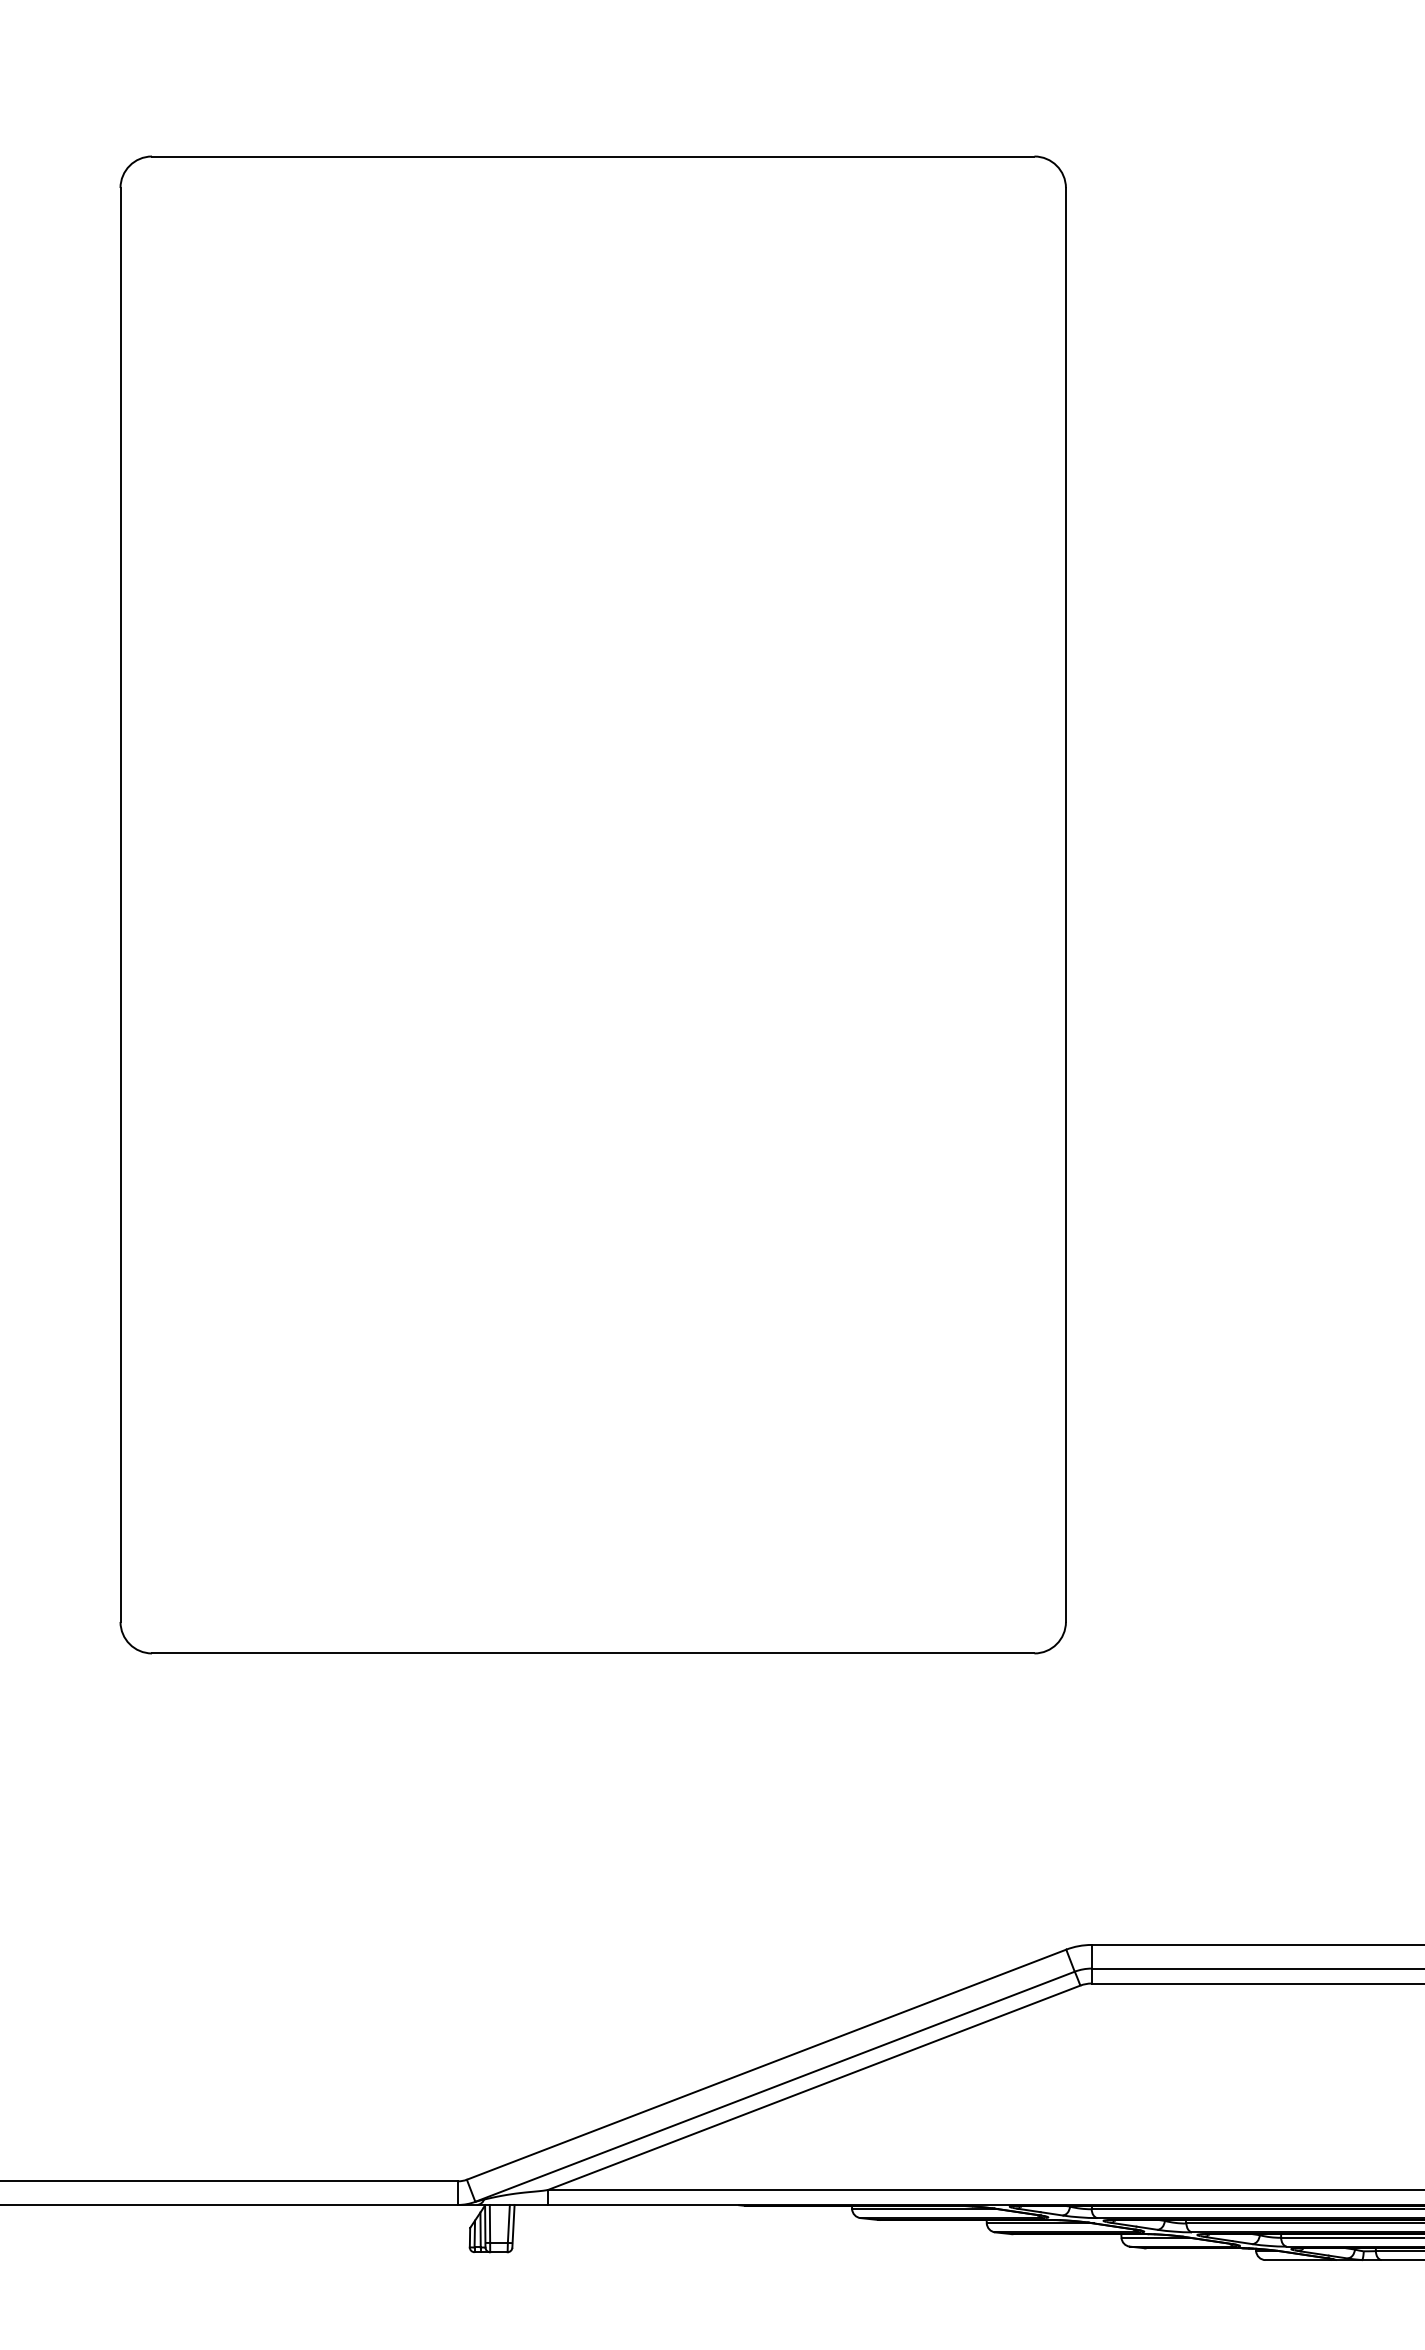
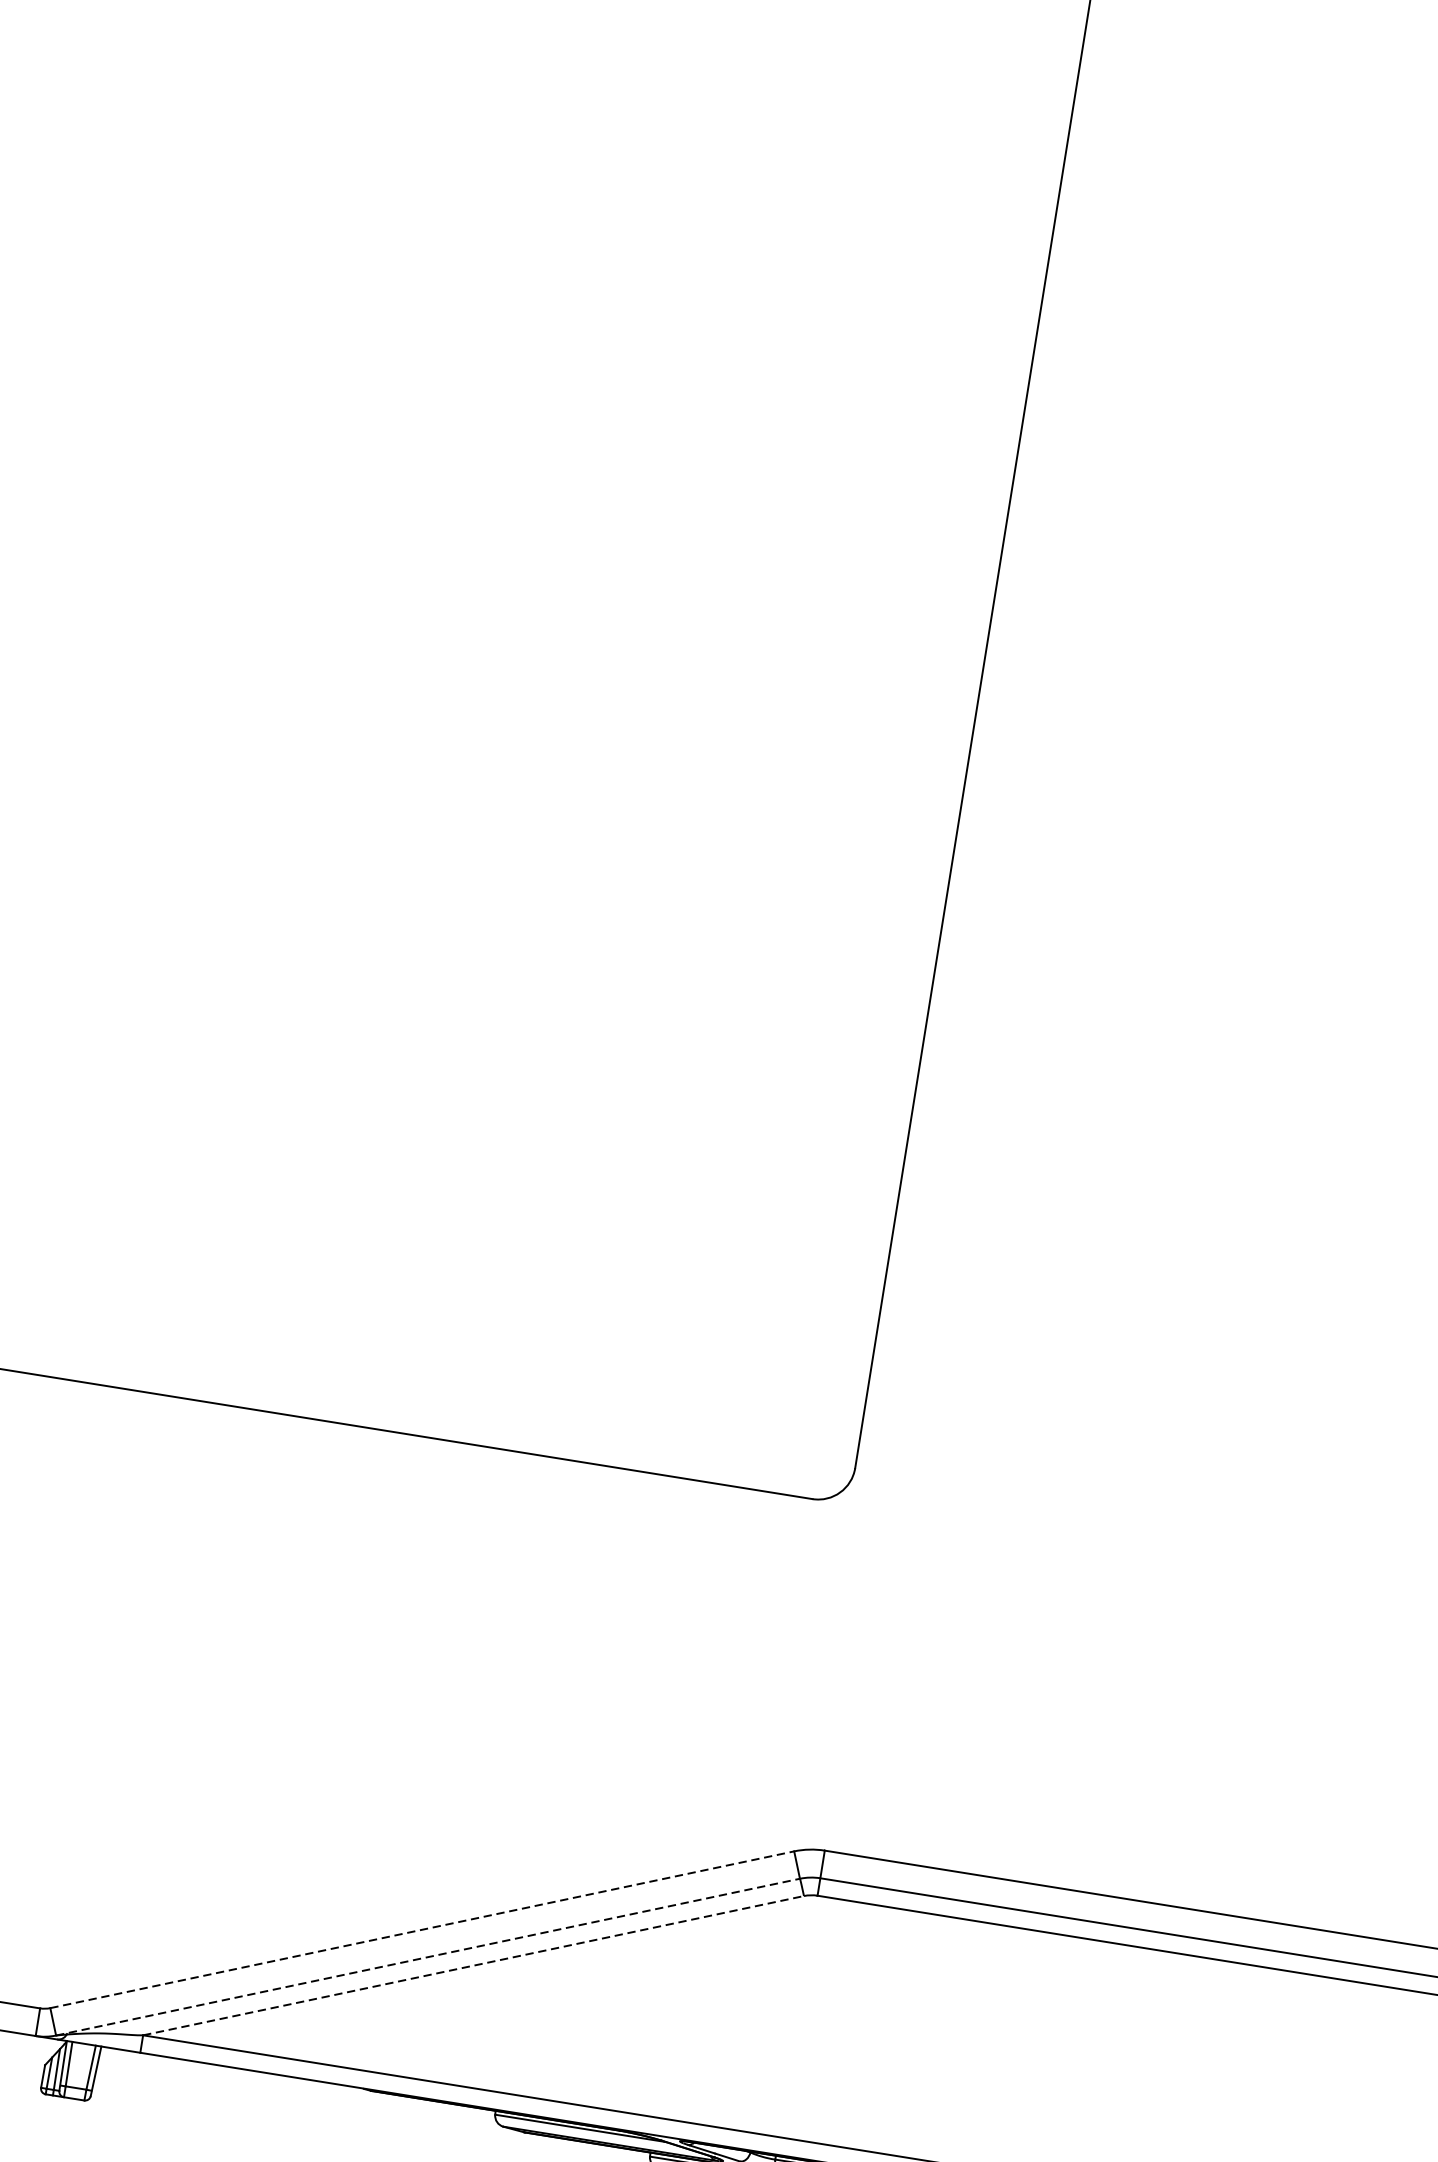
line: (767, 2064) -> (423, 1929), solid -> dashed
line: (775, 2086) -> (428, 1956), solid -> dashed
line: (814, 2087) -> (474, 1965), solid -> dashed

